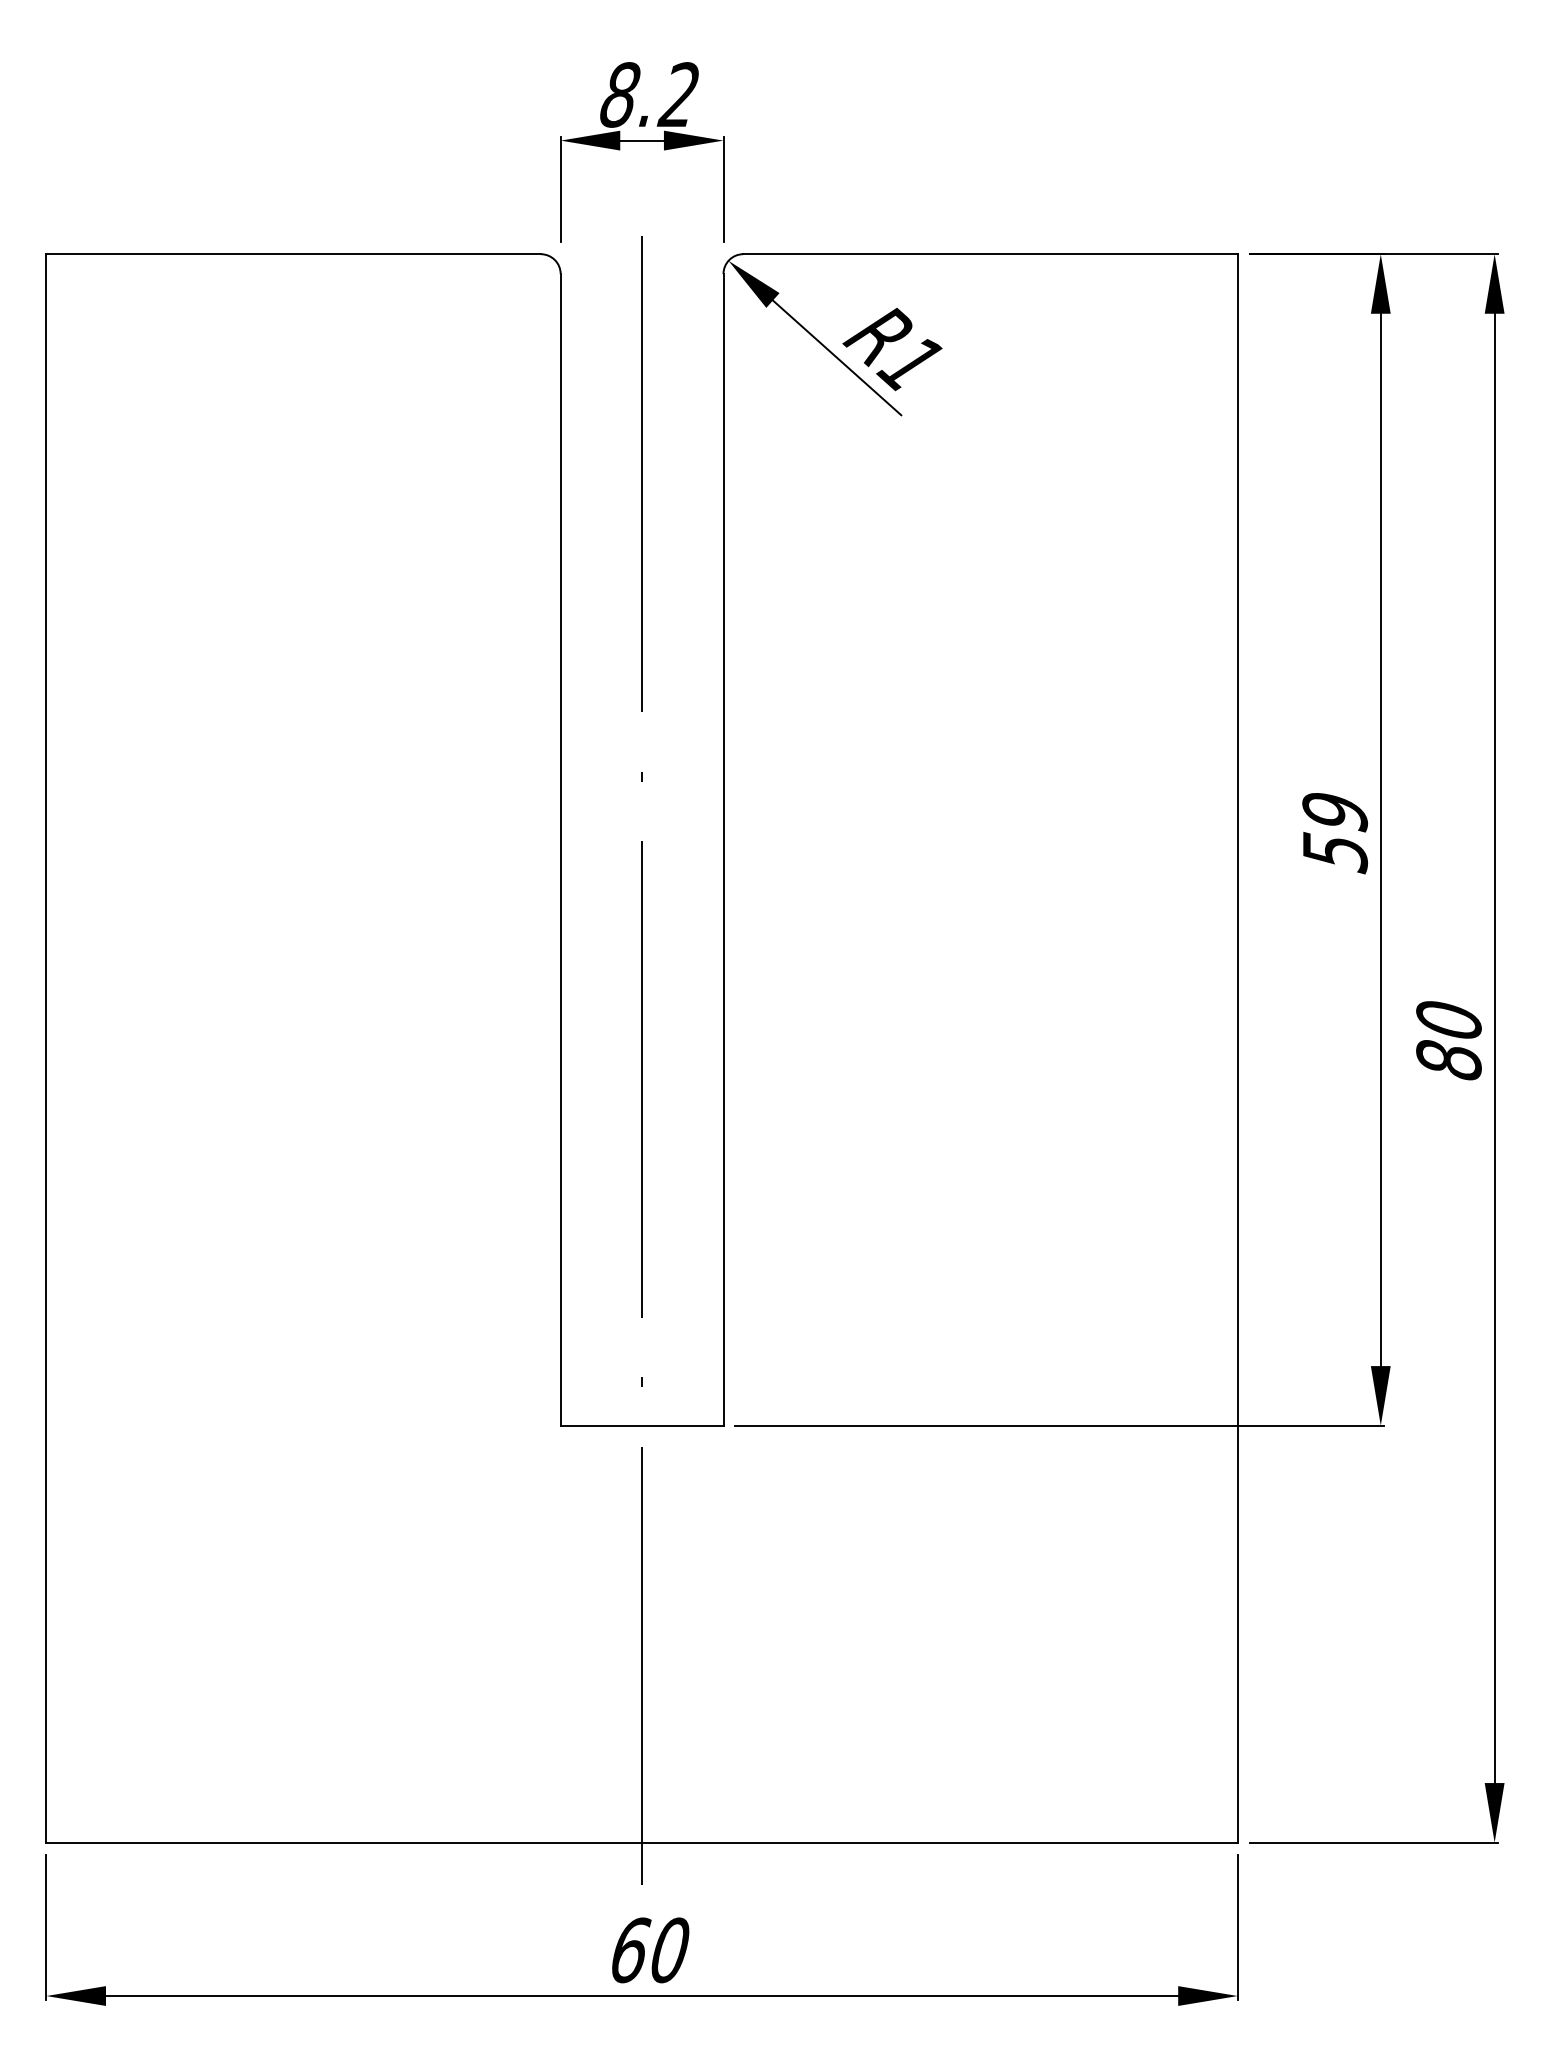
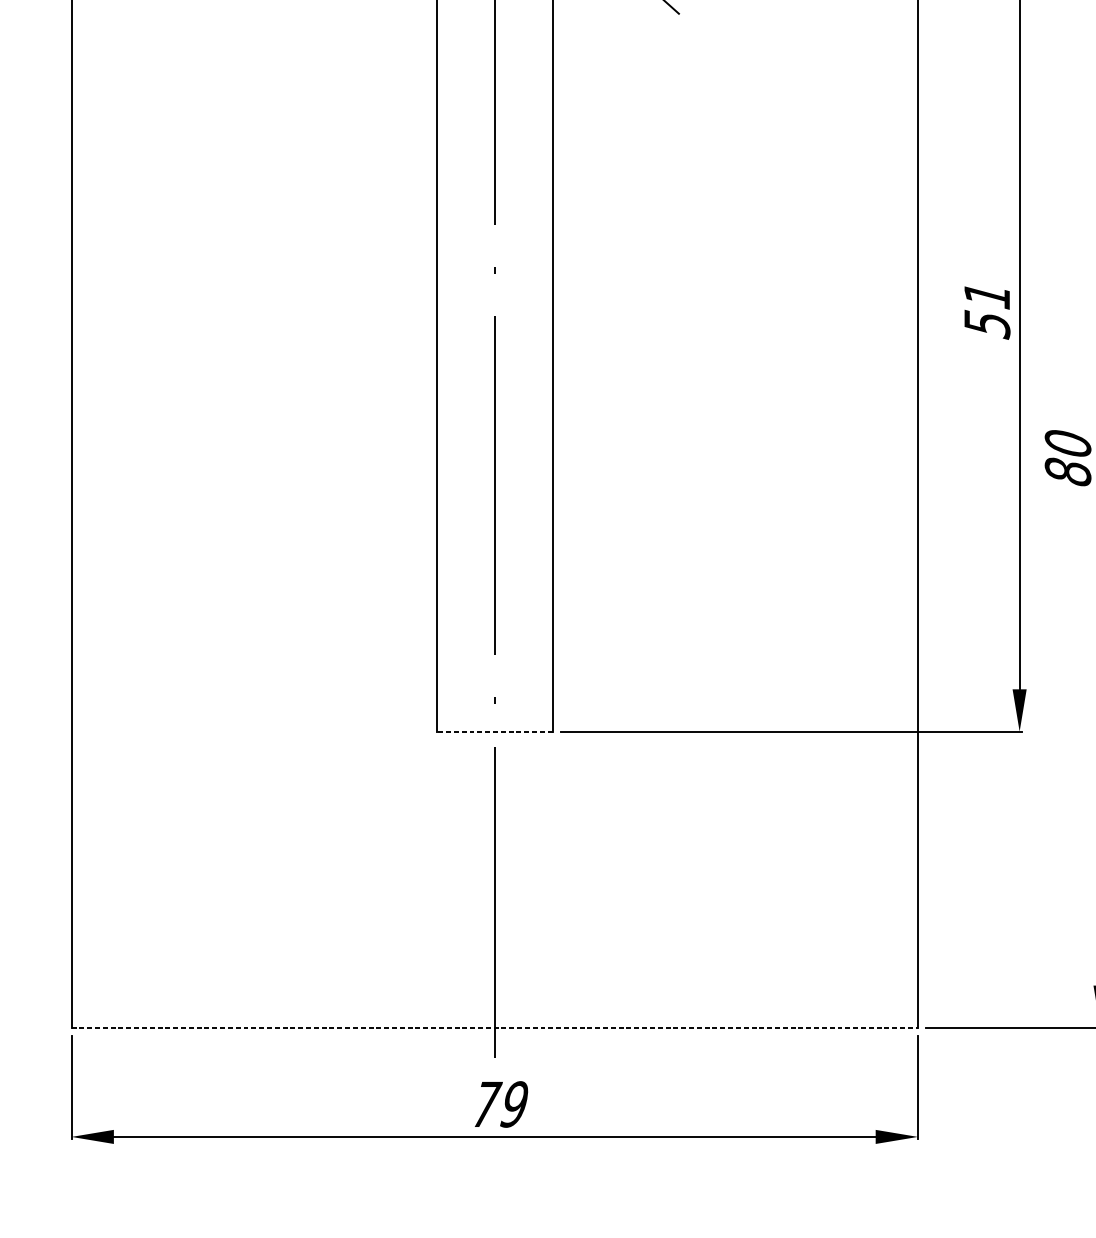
text: (1335, 812) -> (987, 296), 59 -> 51
line: (641, 1425) -> (494, 731), solid -> dashed
line: (642, 1842) -> (495, 1027), solid -> dashed
text: (650, 1950) -> (500, 1104), 60 -> 79

